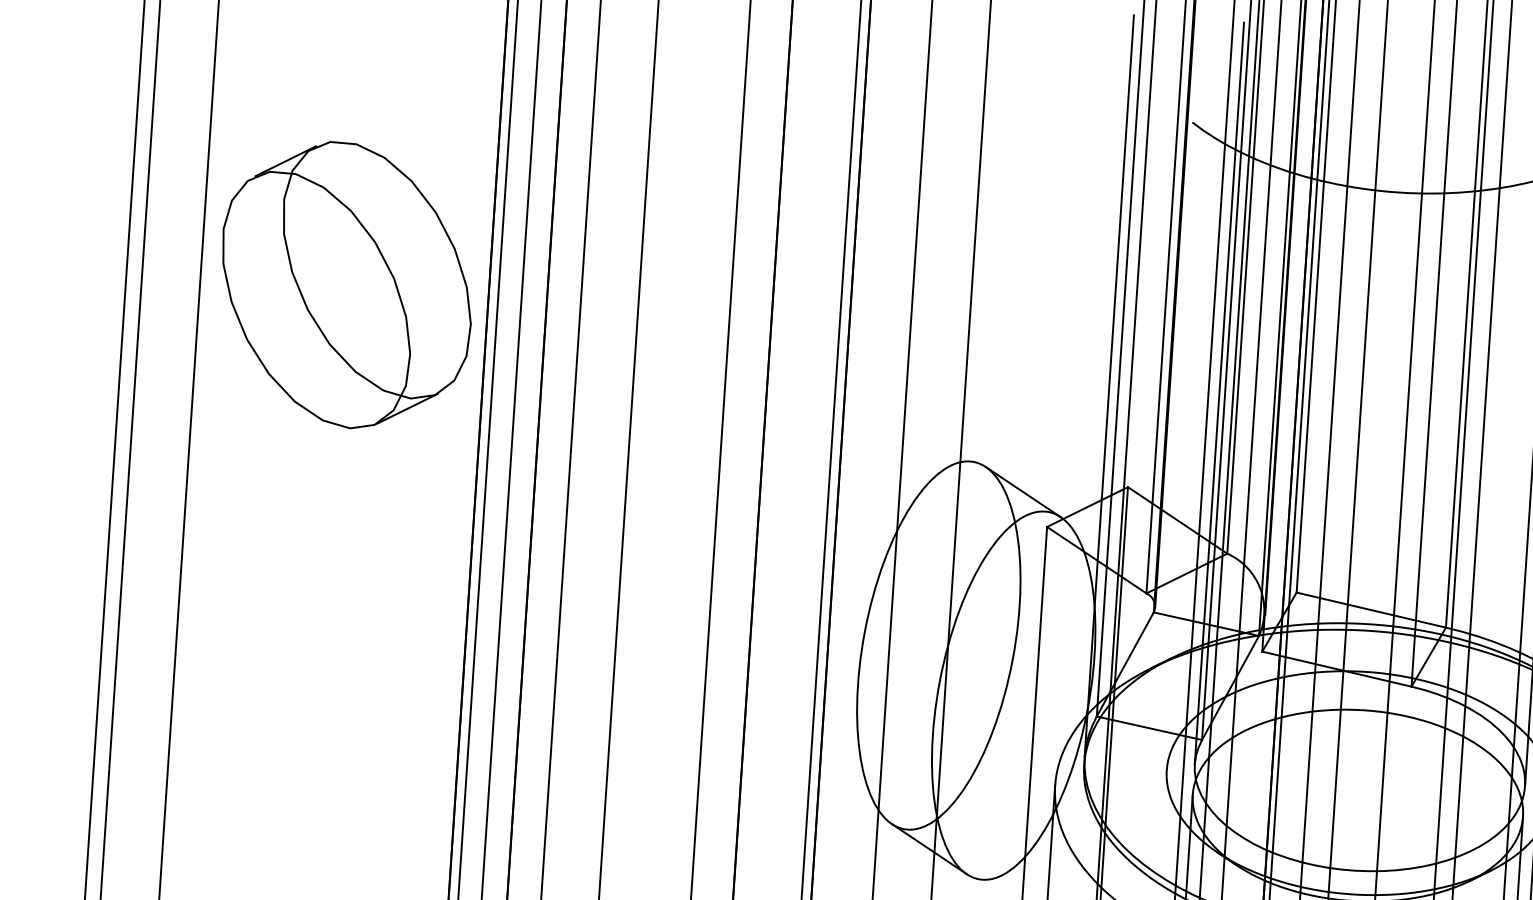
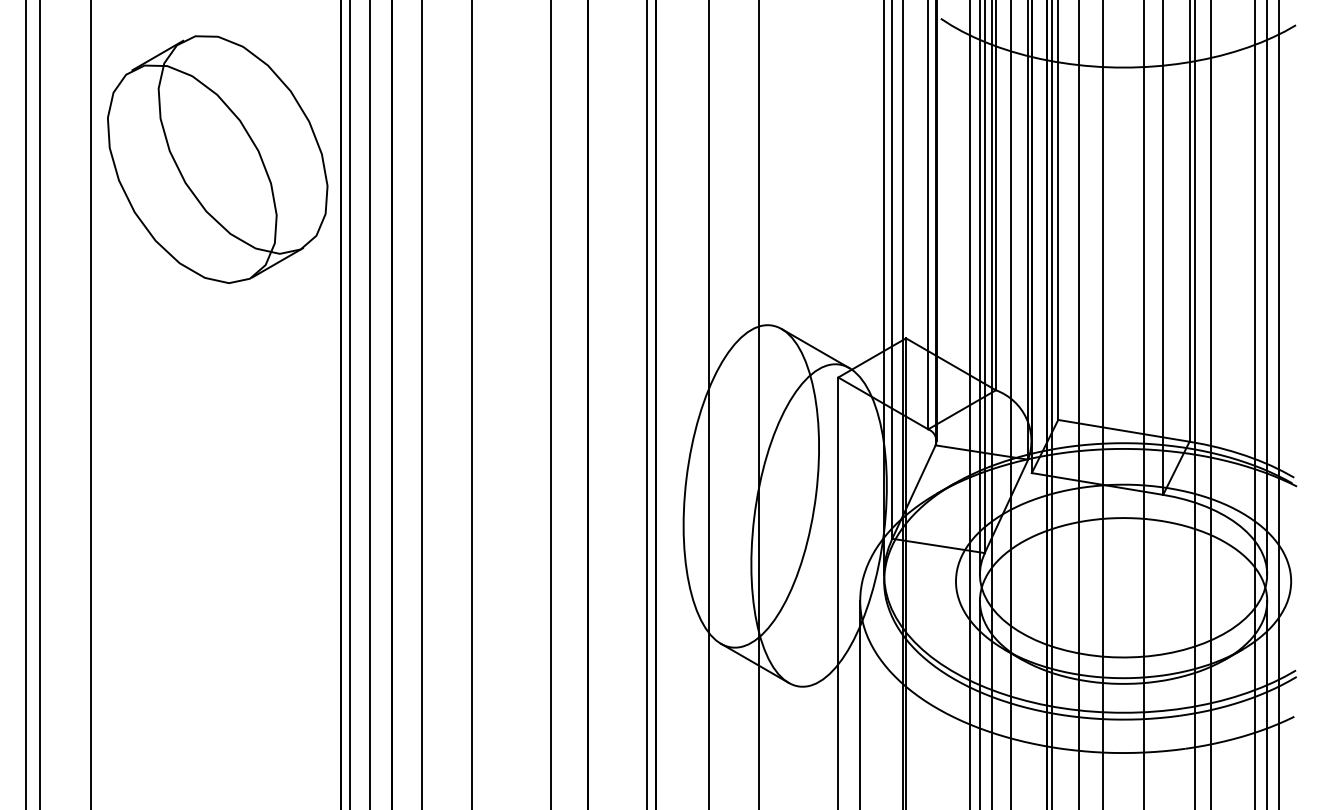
part: (346, 285) -> (217, 159), moved

